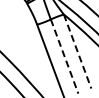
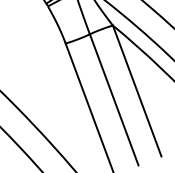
line: (77, 52) -> (137, 92), dashed -> solid
line: (64, 56) -> (114, 99), dashed -> solid

